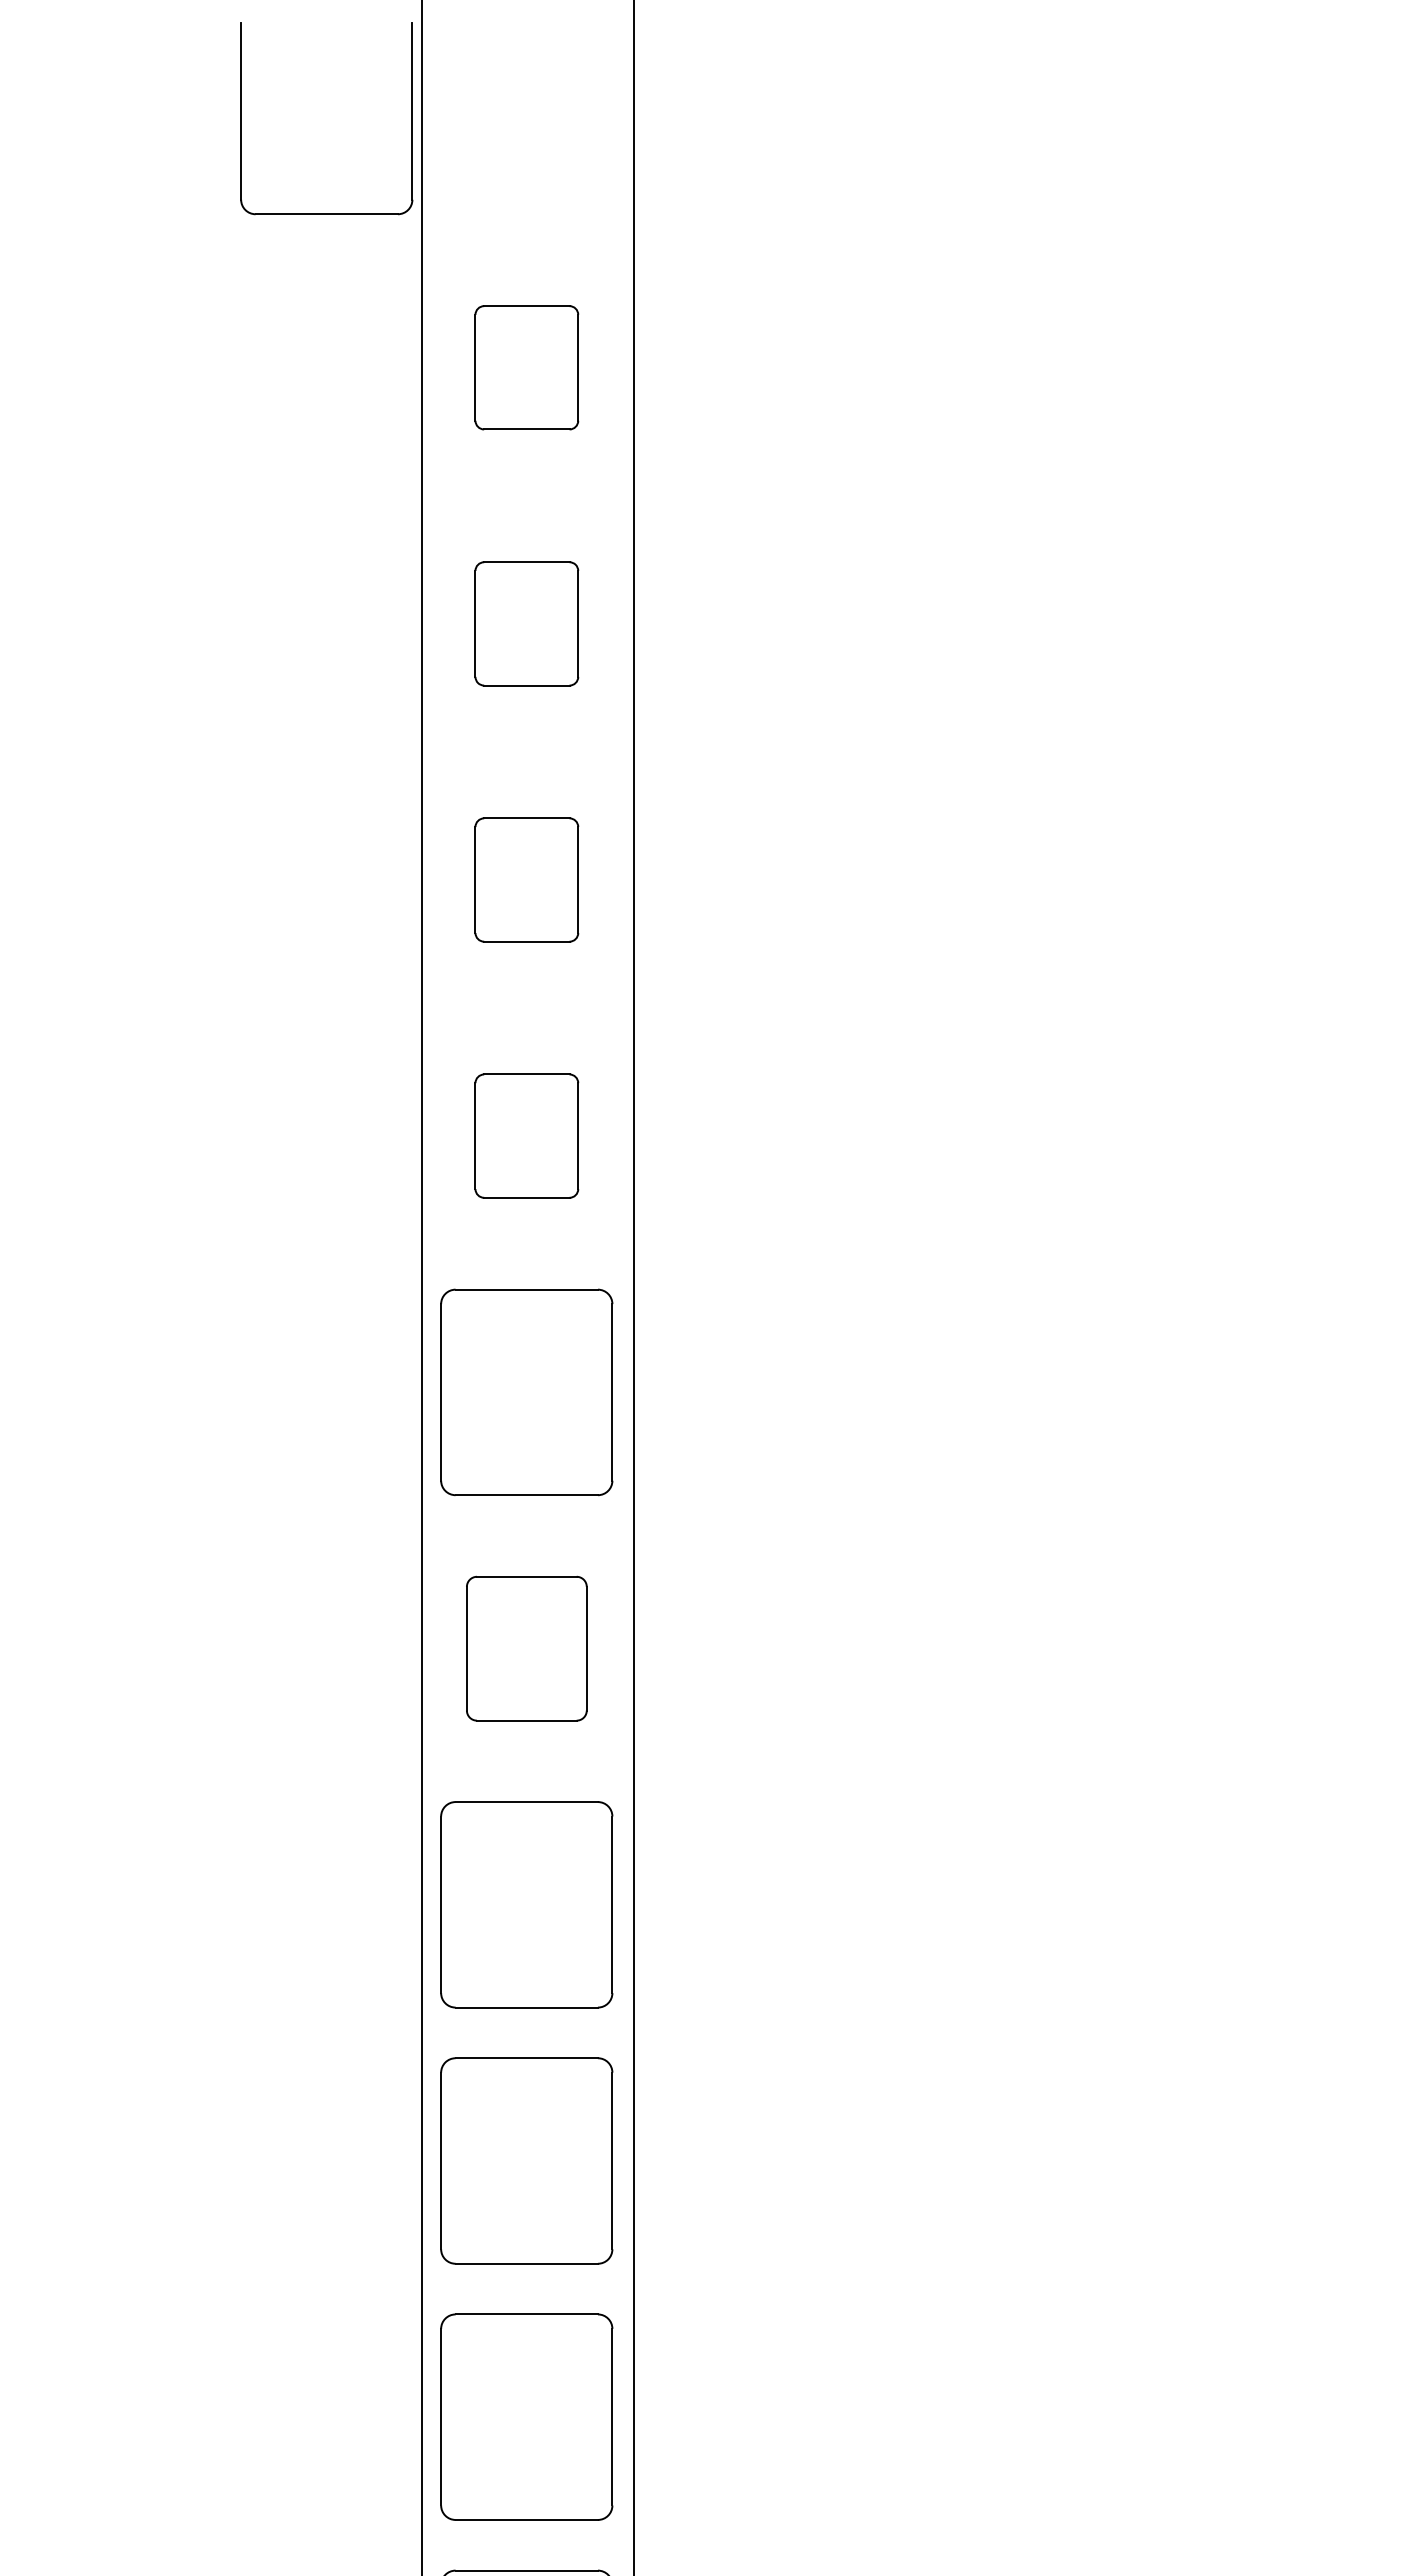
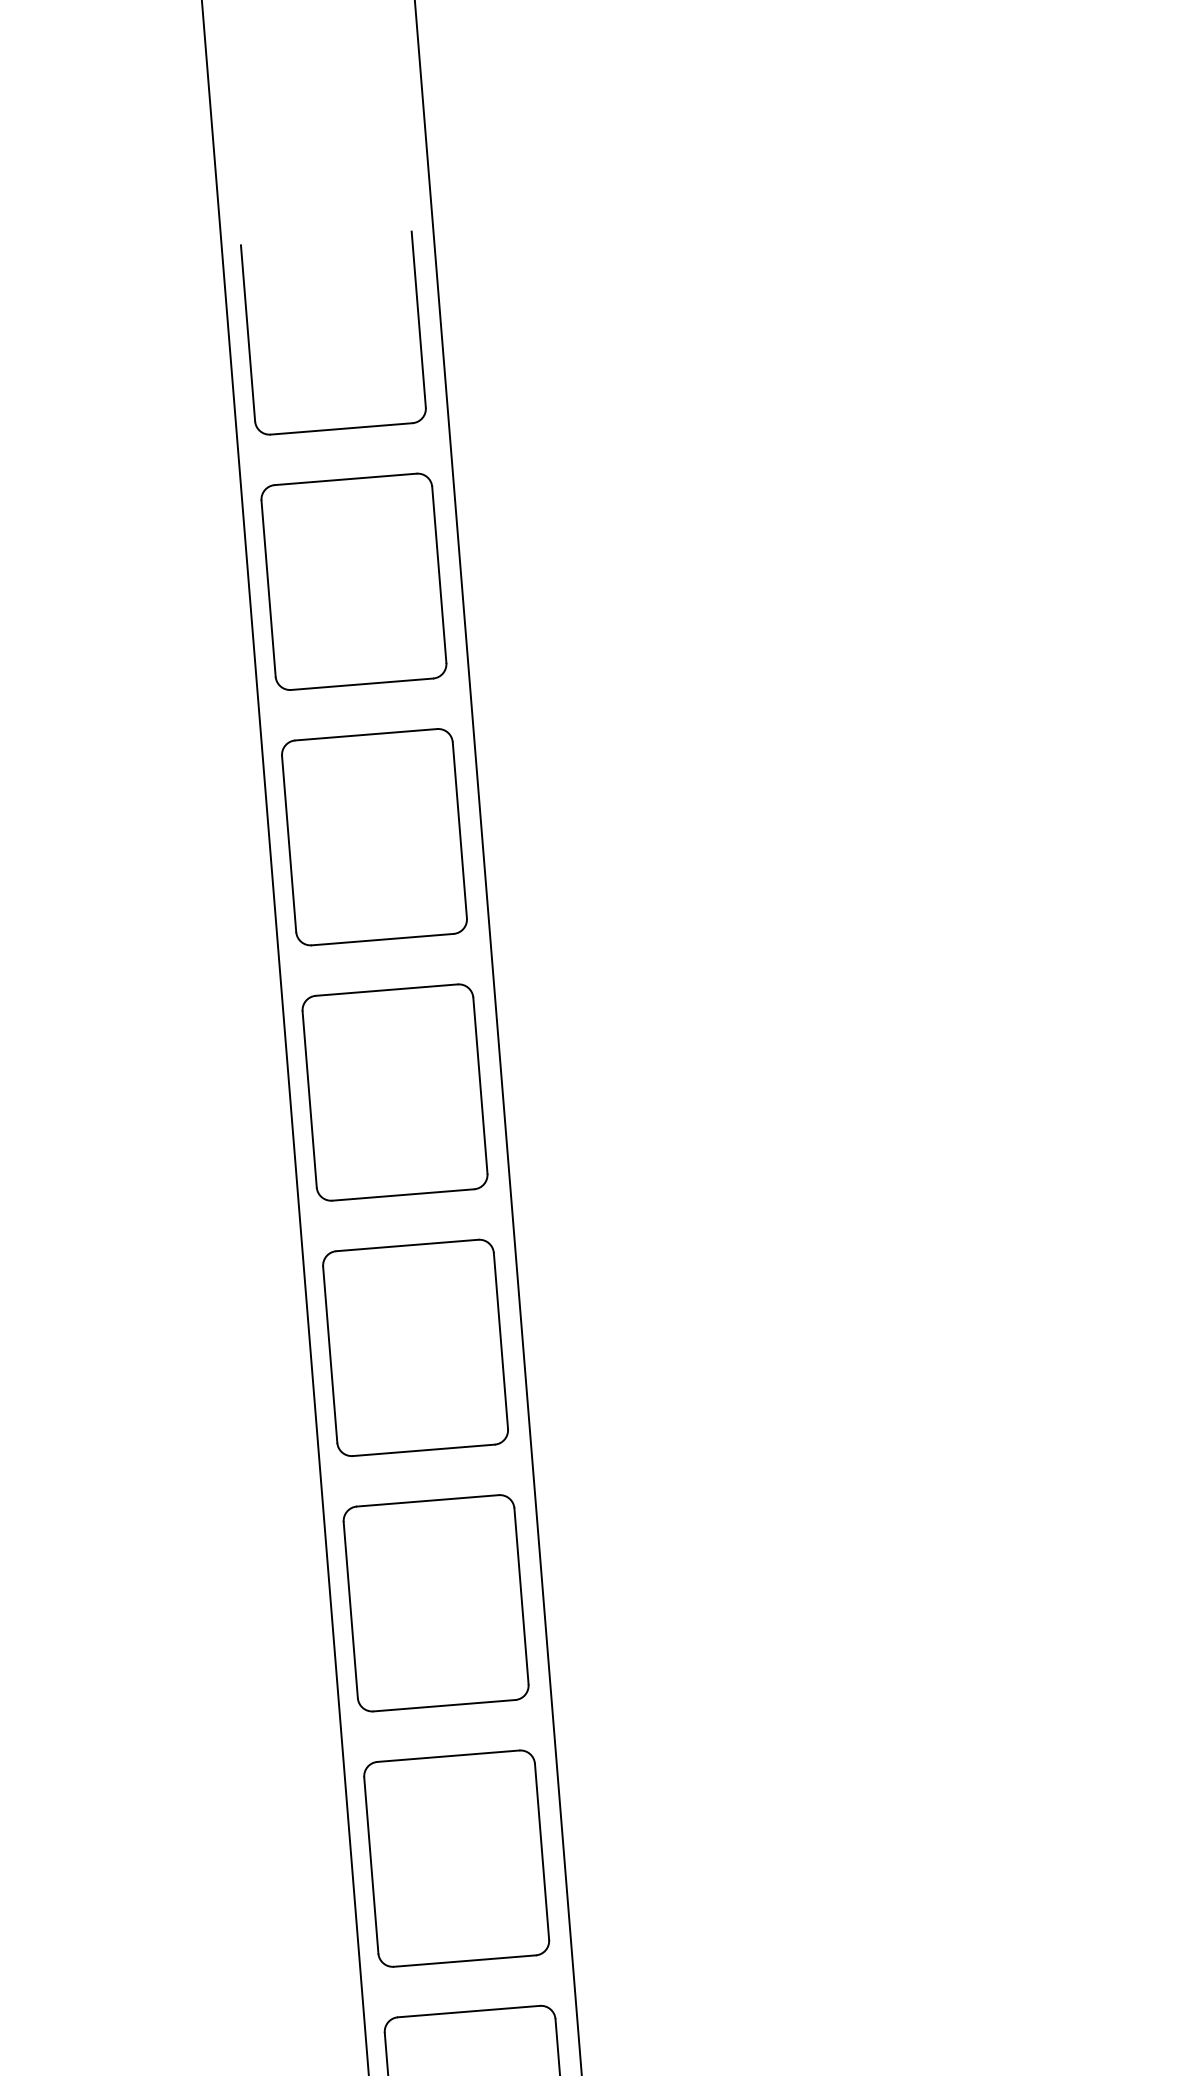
part: (241, 118) -> (248, 340), moved
part: (526, 367) -> (353, 581), size x1.67
part: (526, 623) -> (374, 836), size x1.67
part: (526, 879) -> (394, 1092), size x1.67
part: (526, 1135) -> (415, 1347), size x1.67
part: (526, 1648) -> (456, 1858), size x1.43

